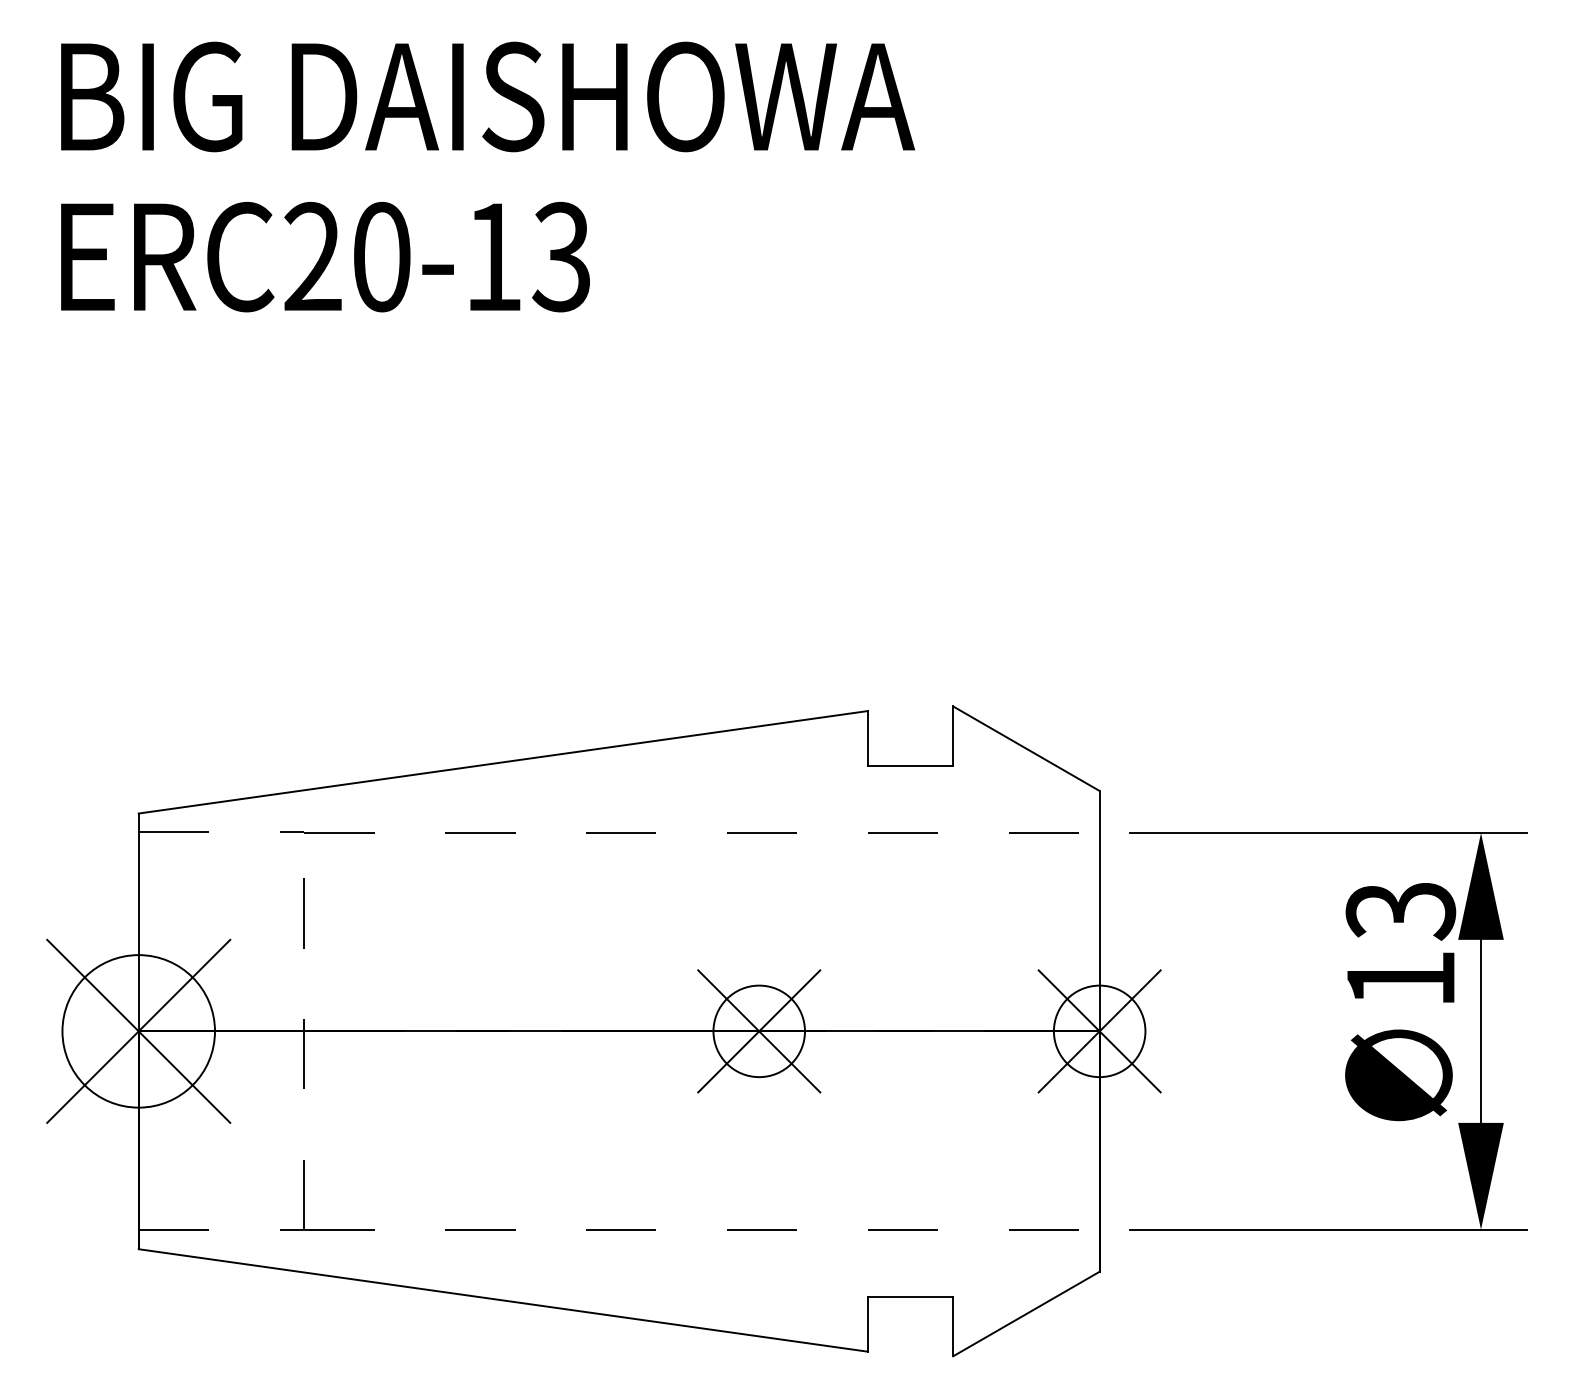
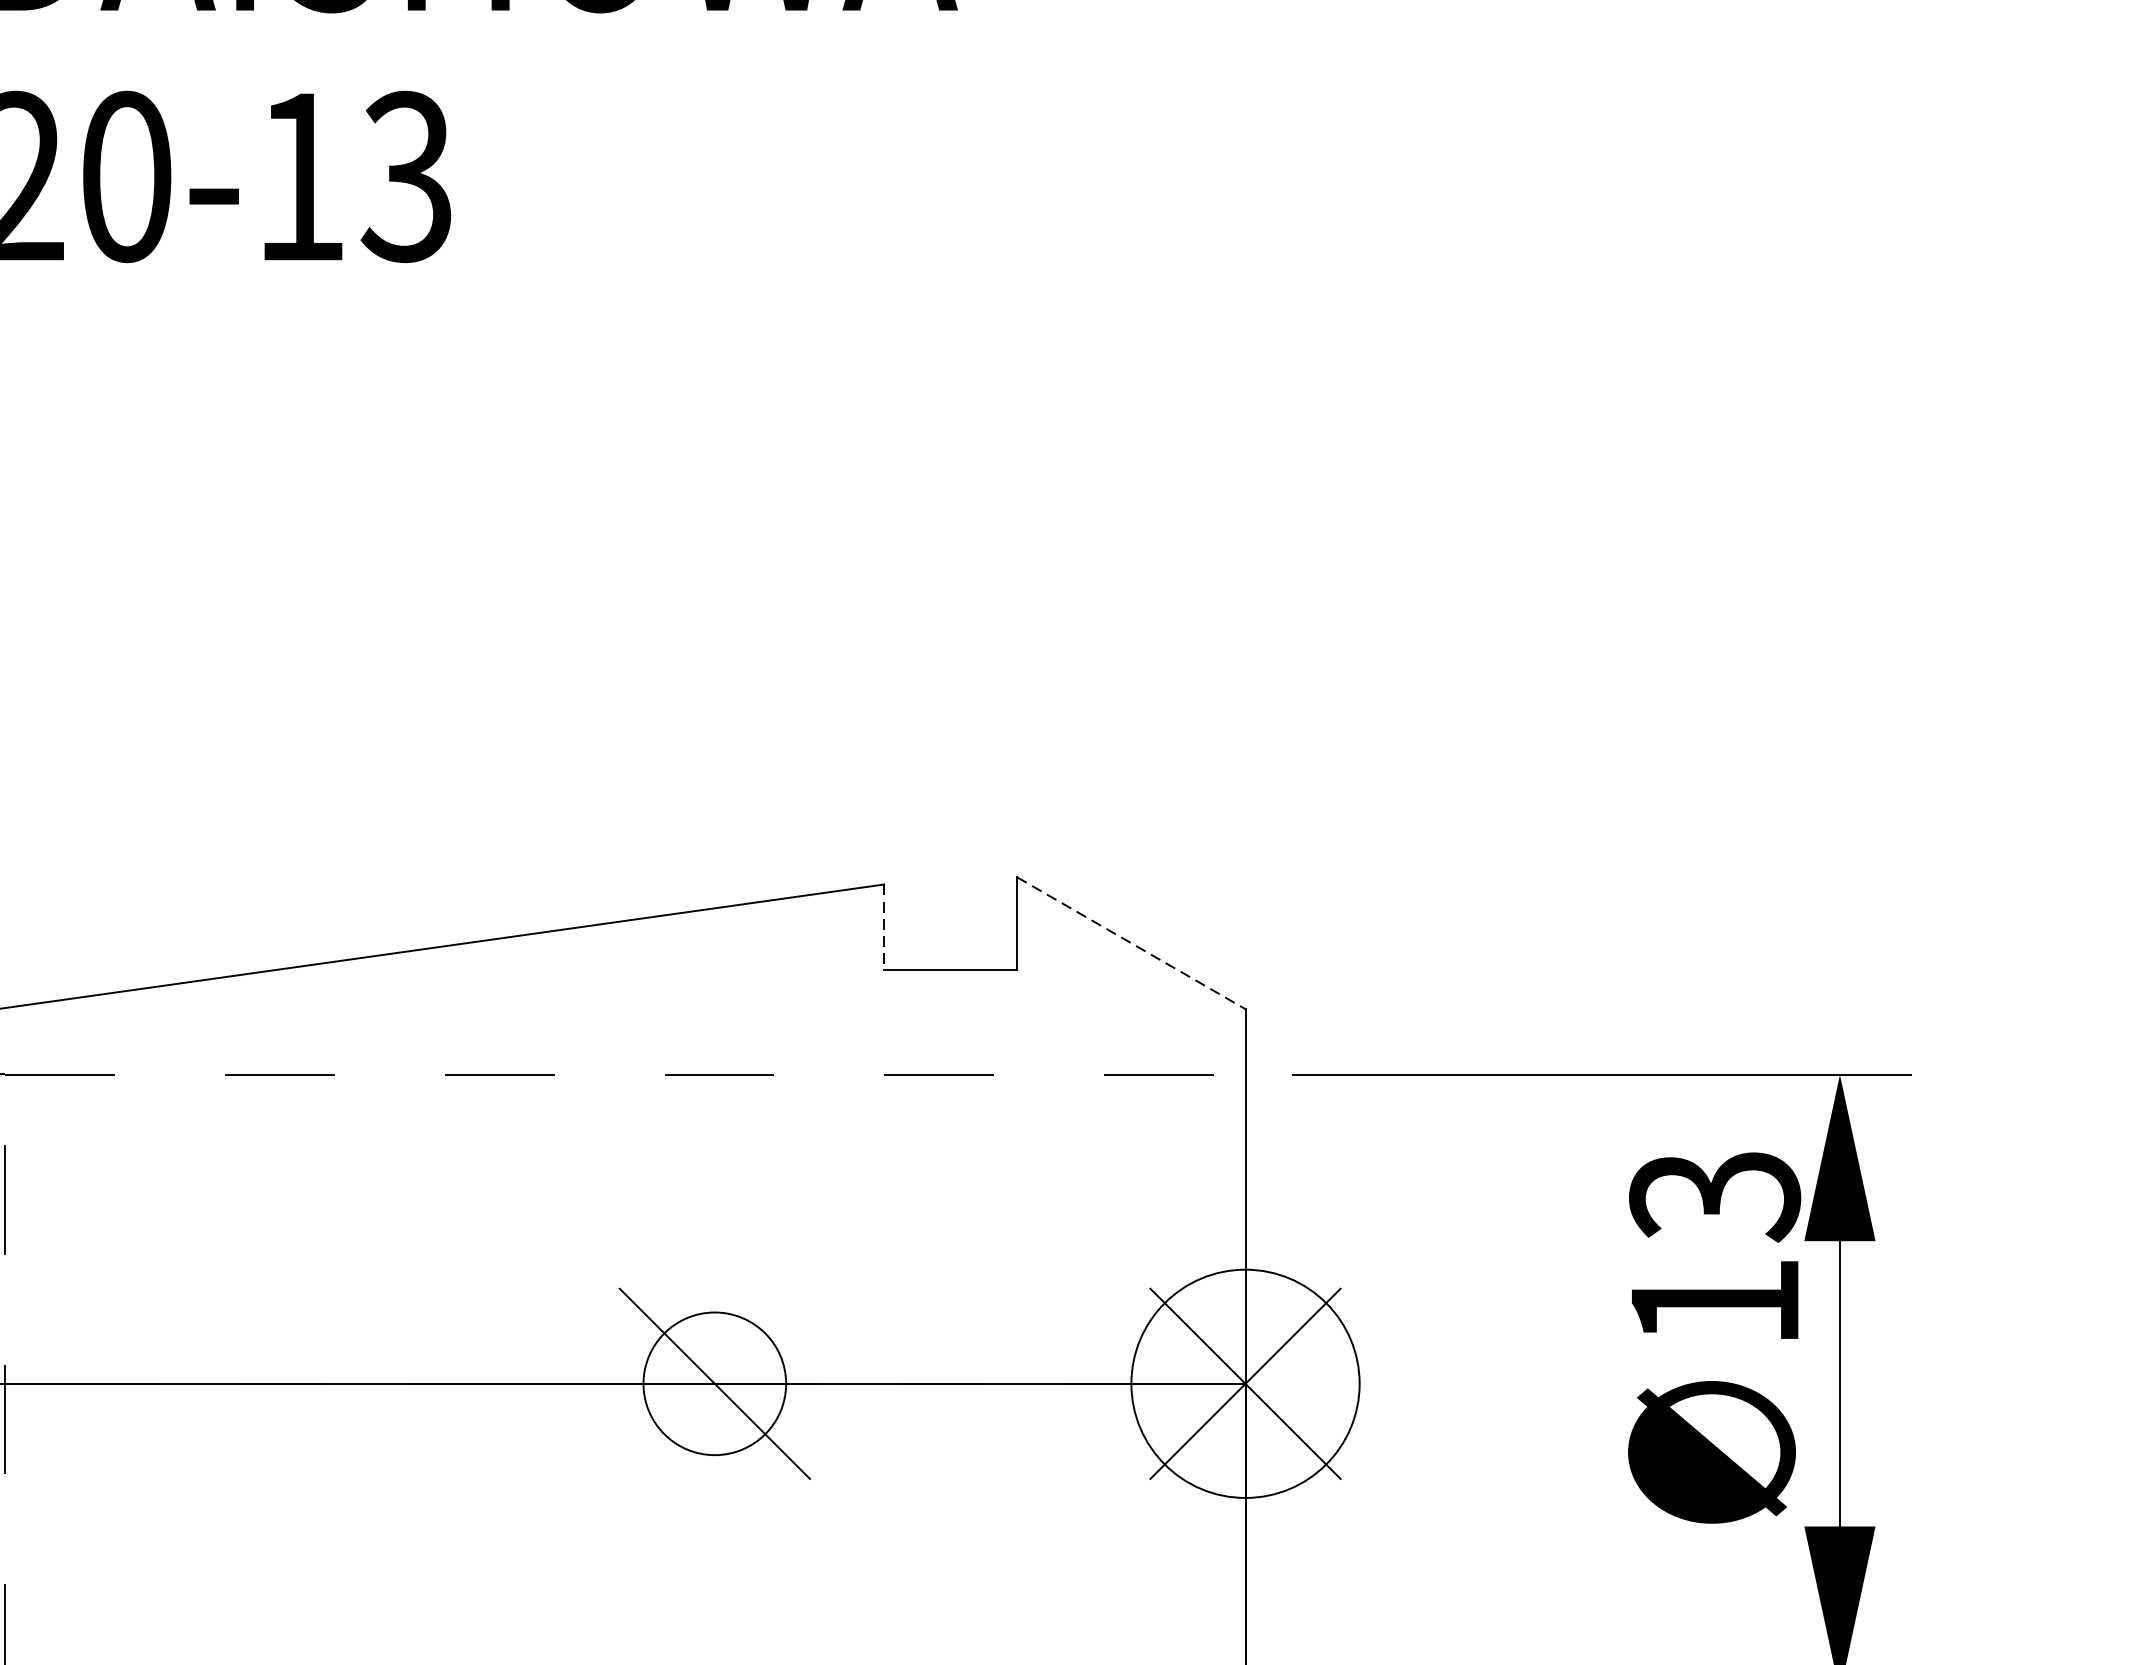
line: (867, 739) -> (883, 928), solid -> dashed
line: (1026, 748) -> (1131, 942), solid -> dashed
line: (759, 1031) -> (715, 1384), removed
circle: (1099, 1031) -> (1245, 1384), size x1.6

